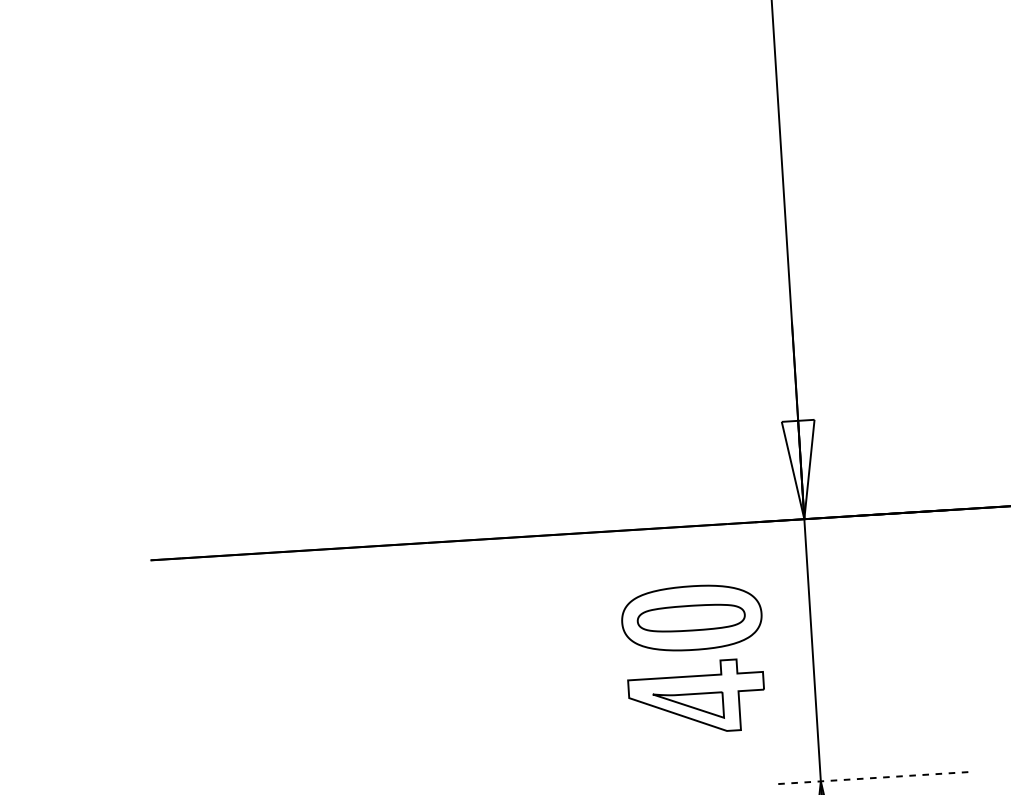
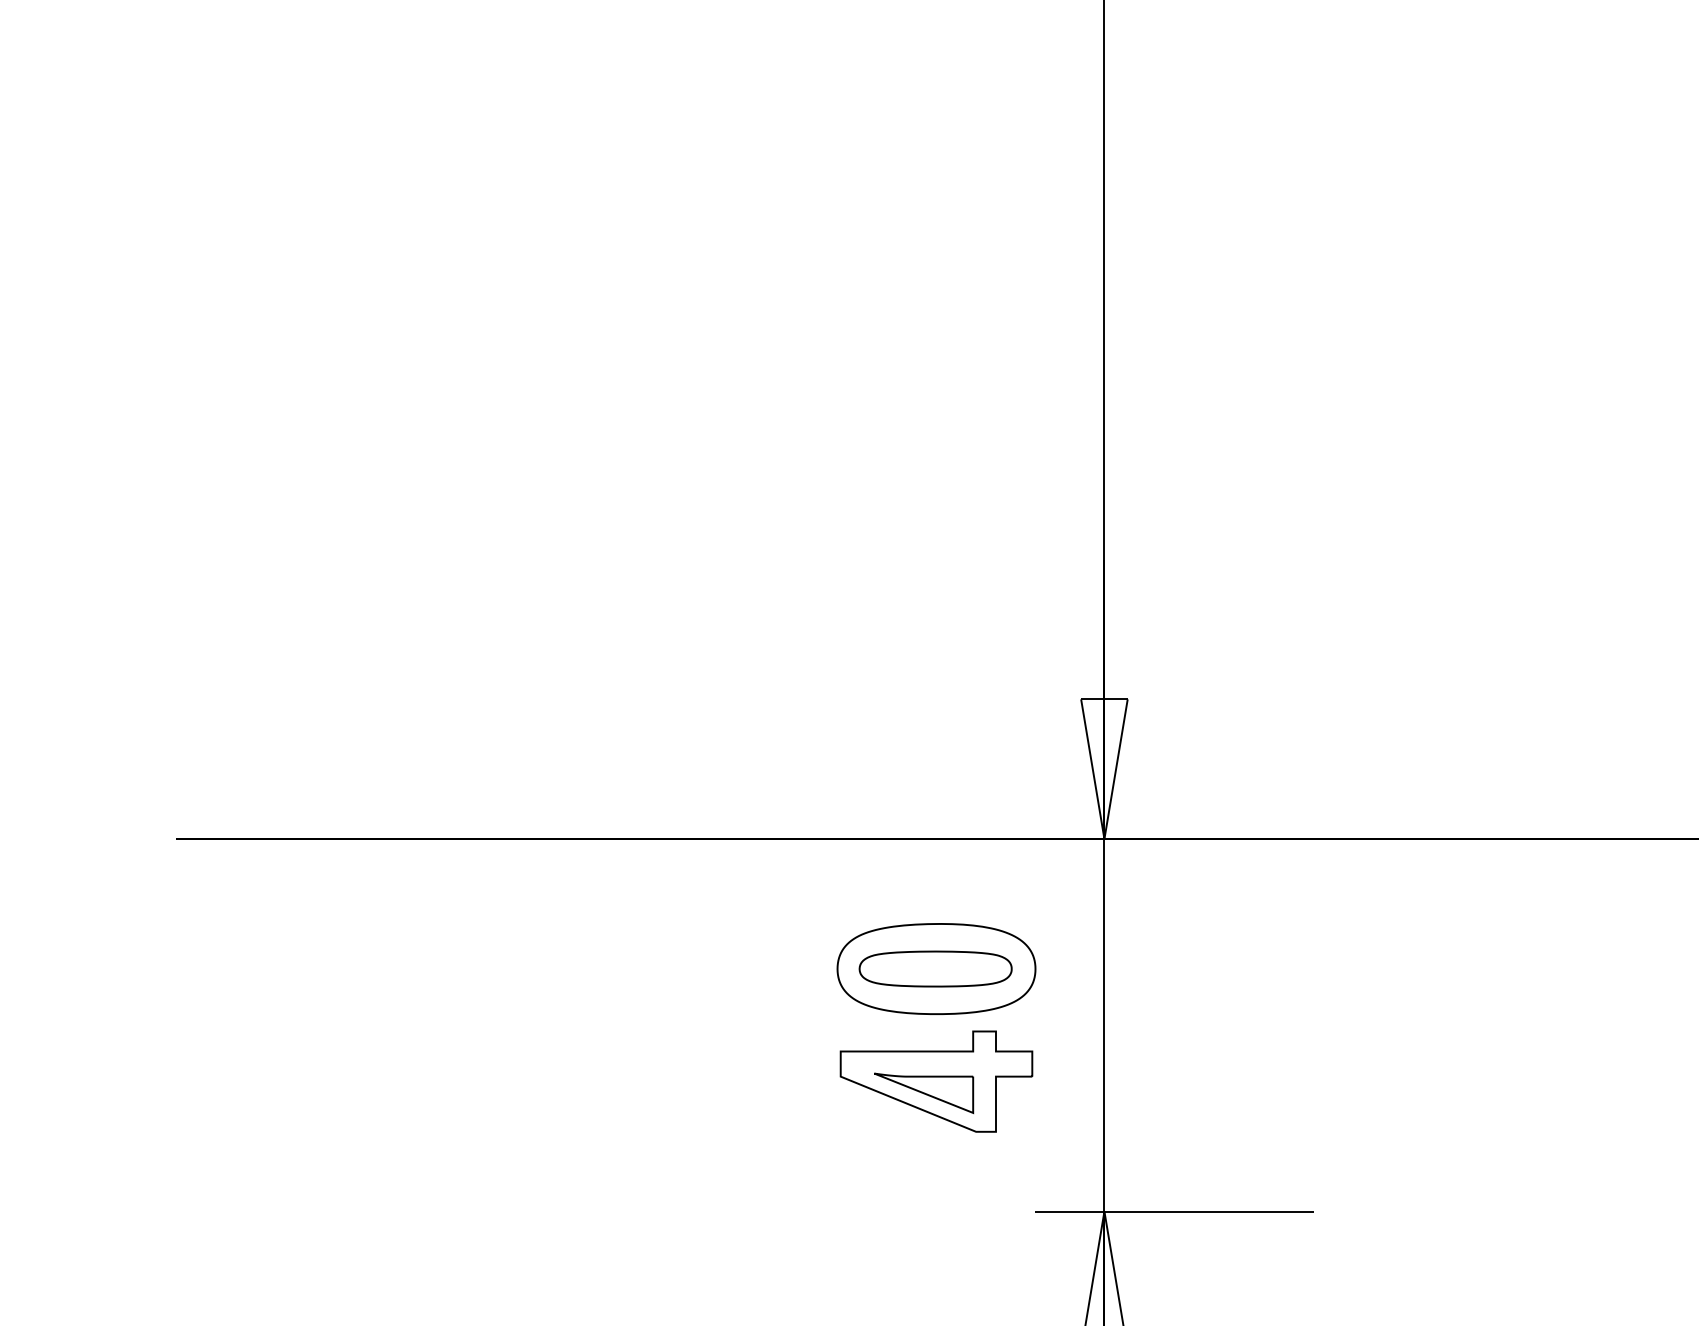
line: (870, 778) -> (1174, 1211), dashed -> solid

